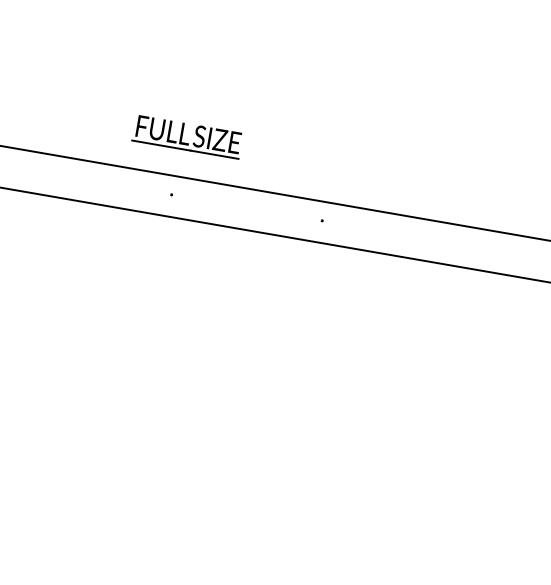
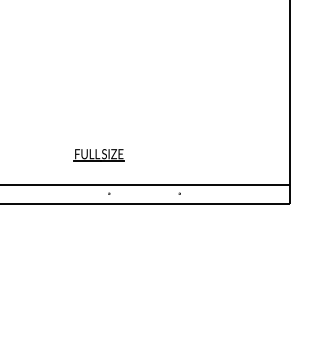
part: (186, 137) -> (98, 155), moved

